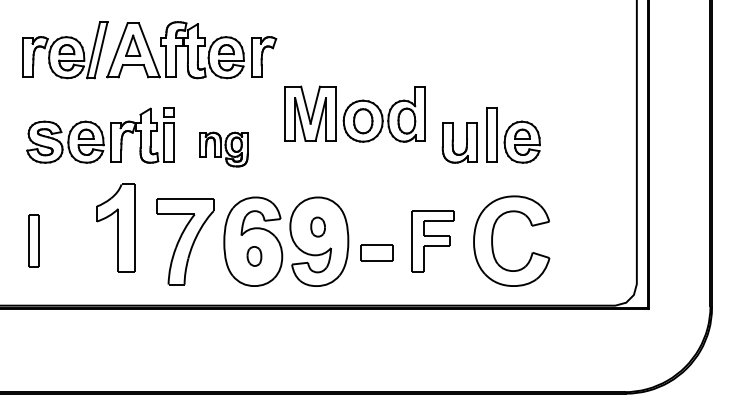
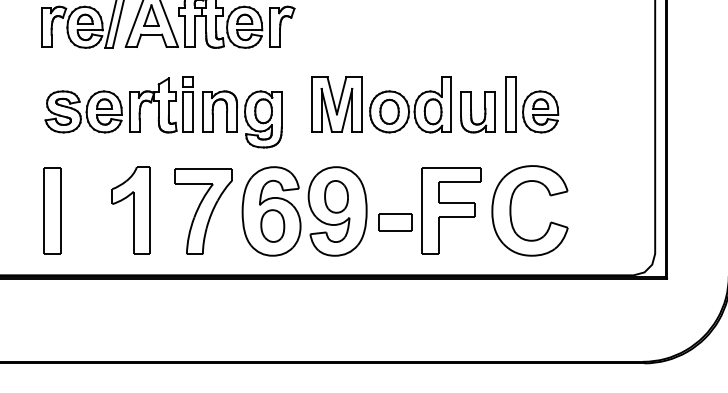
part: (354, 113) -> (380, 104), moved
part: (223, 149) -> (241, 119), size x1.67
part: (317, 226) -> (335, 196), size x1.67
part: (115, 227) -> (130, 210), moved
part: (33, 241) -> (51, 211), size x1.67
part: (432, 241) -> (450, 211), size x1.43
part: (254, 256) -> (272, 226), size x1.67

